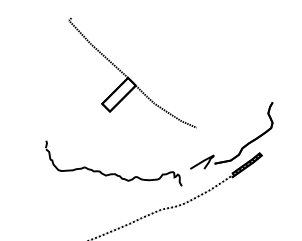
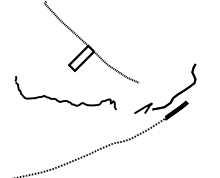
part: (113, 173) -> (65, 100), moved

